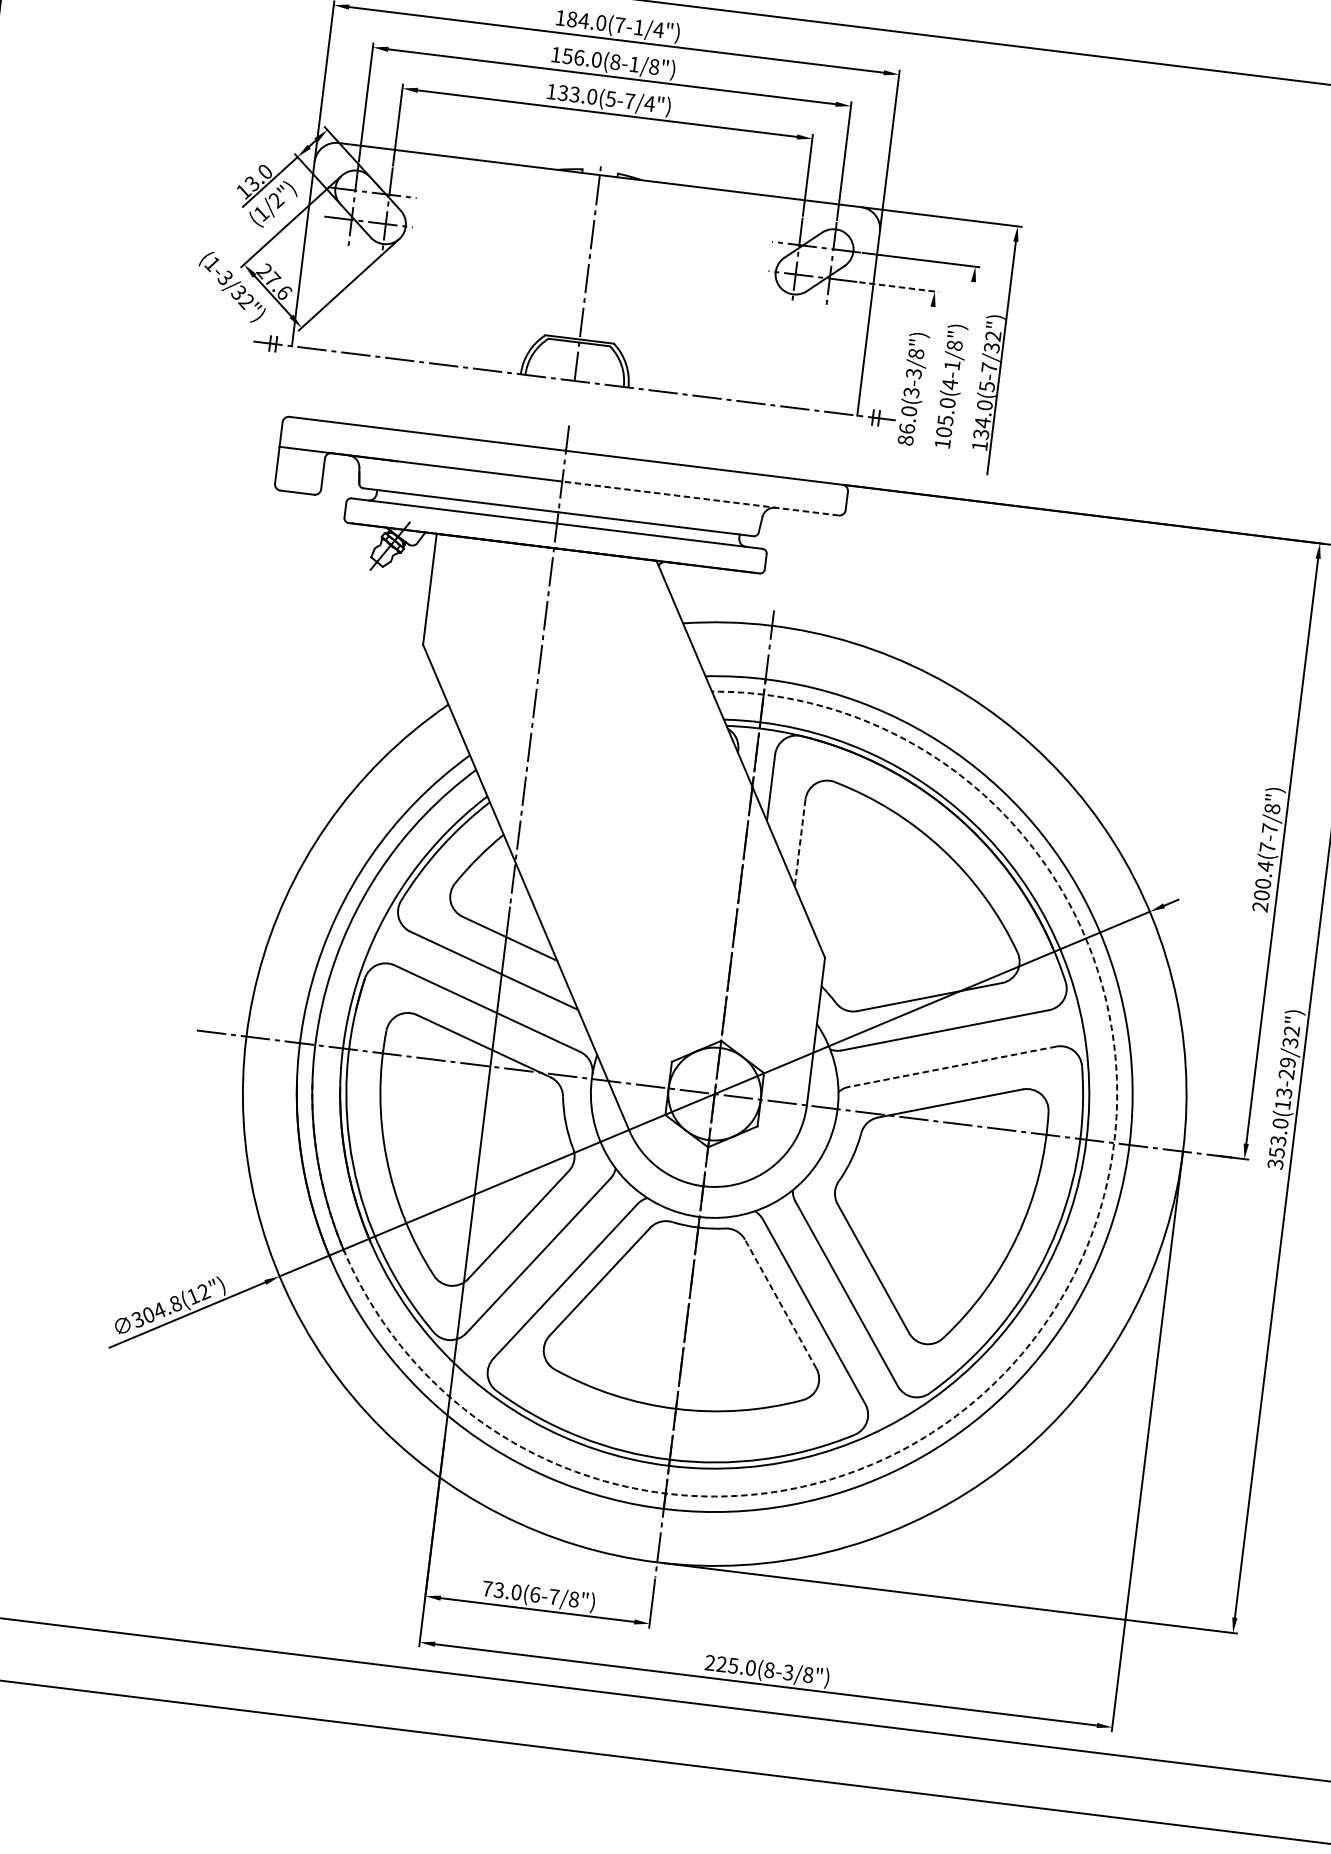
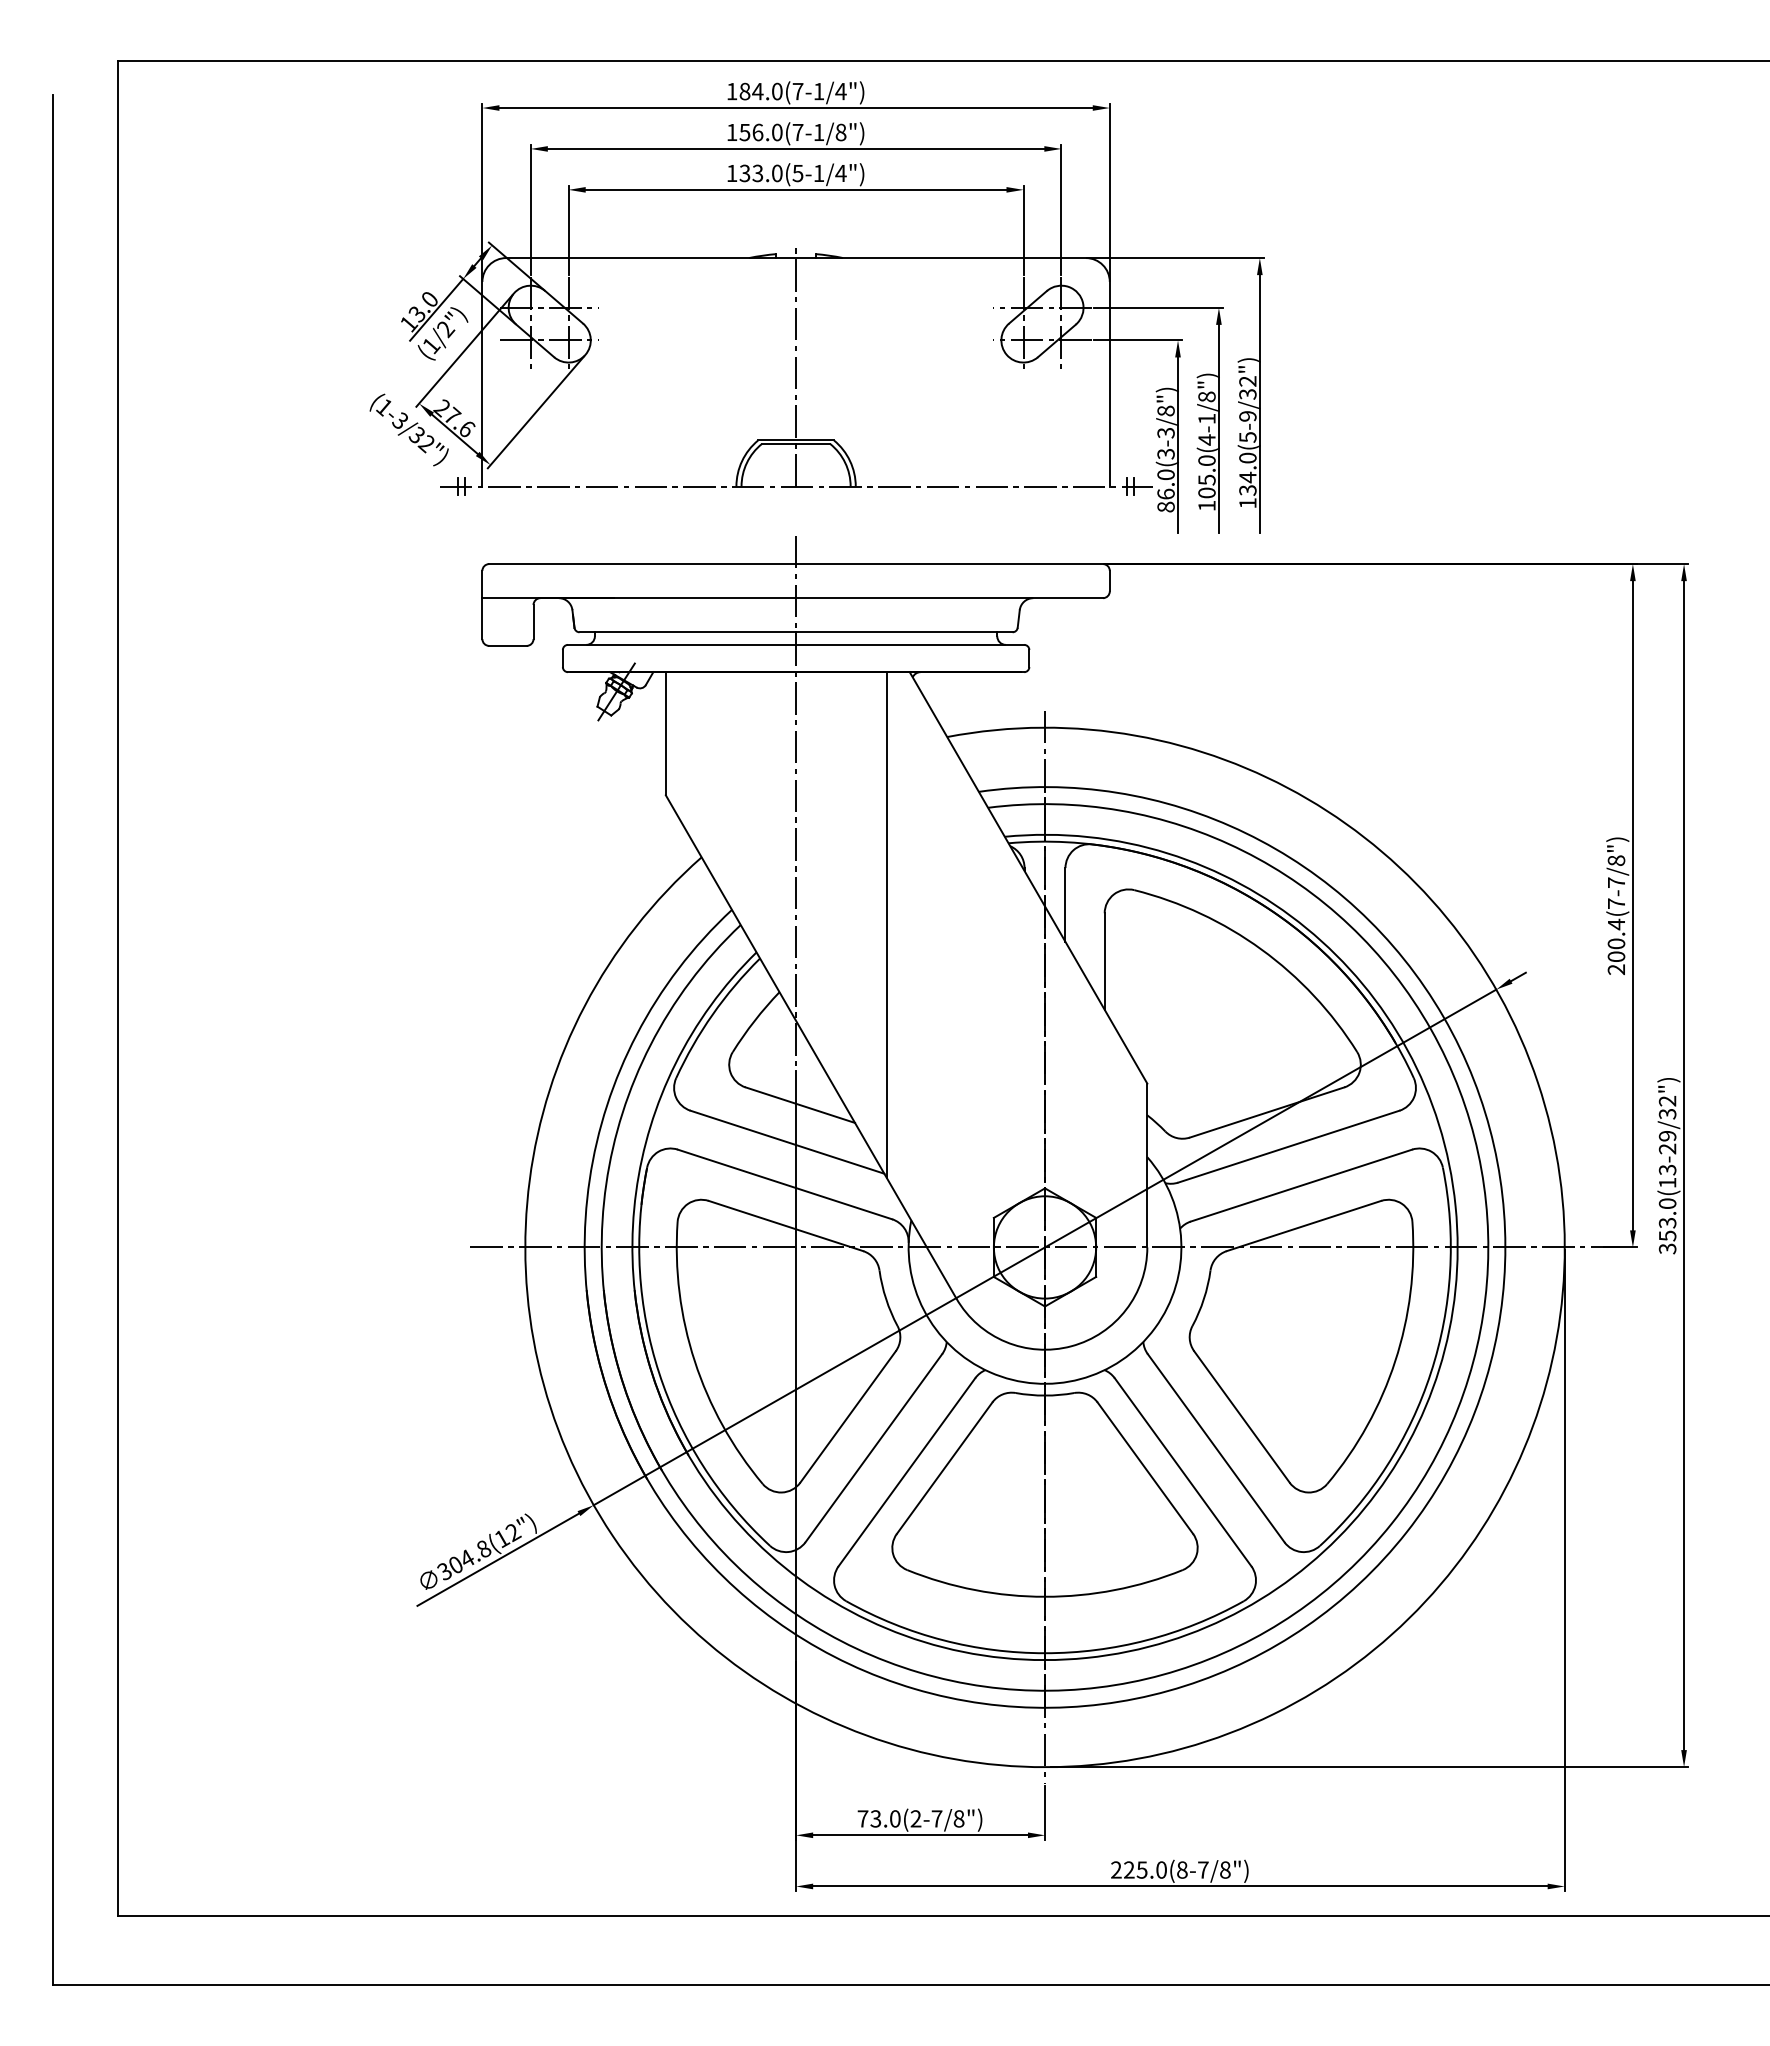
text: (615, 62) -> (797, 132), 156.0(8-1/8") -> 156.0(7-1/8")
text: (629, 101) -> (818, 173), 133.0(5-7/4") -> 133.0(5-1/4")
line: (899, 287) -> (1138, 340), dashed -> solid
text: (989, 367) -> (1247, 416), 134.0(5-7/32") -> 134.0(5-9/32")
line: (961, 375) -> (1218, 428), added
line: (923, 386) -> (1178, 445), added
line: (700, 498) -> (949, 598), dashed -> solid
line: (607, 785) -> (886, 924), added
line: (799, 843) -> (1104, 962), dashed -> solid
line: (952, 1066) -> (1301, 1185), dashed -> solid
line: (780, 1303) -> (1145, 1467), dashed -> solid
arc: (996, 1381) -> (1391, 1523), dashed -> solid
text: (534, 1594) -> (915, 1818), 73.0(6-7/8") -> 73.0(2-7/8")
text: (787, 1672) -> (1202, 1869), 225.0(8-3/8") -> 225.0(8-7/8")

